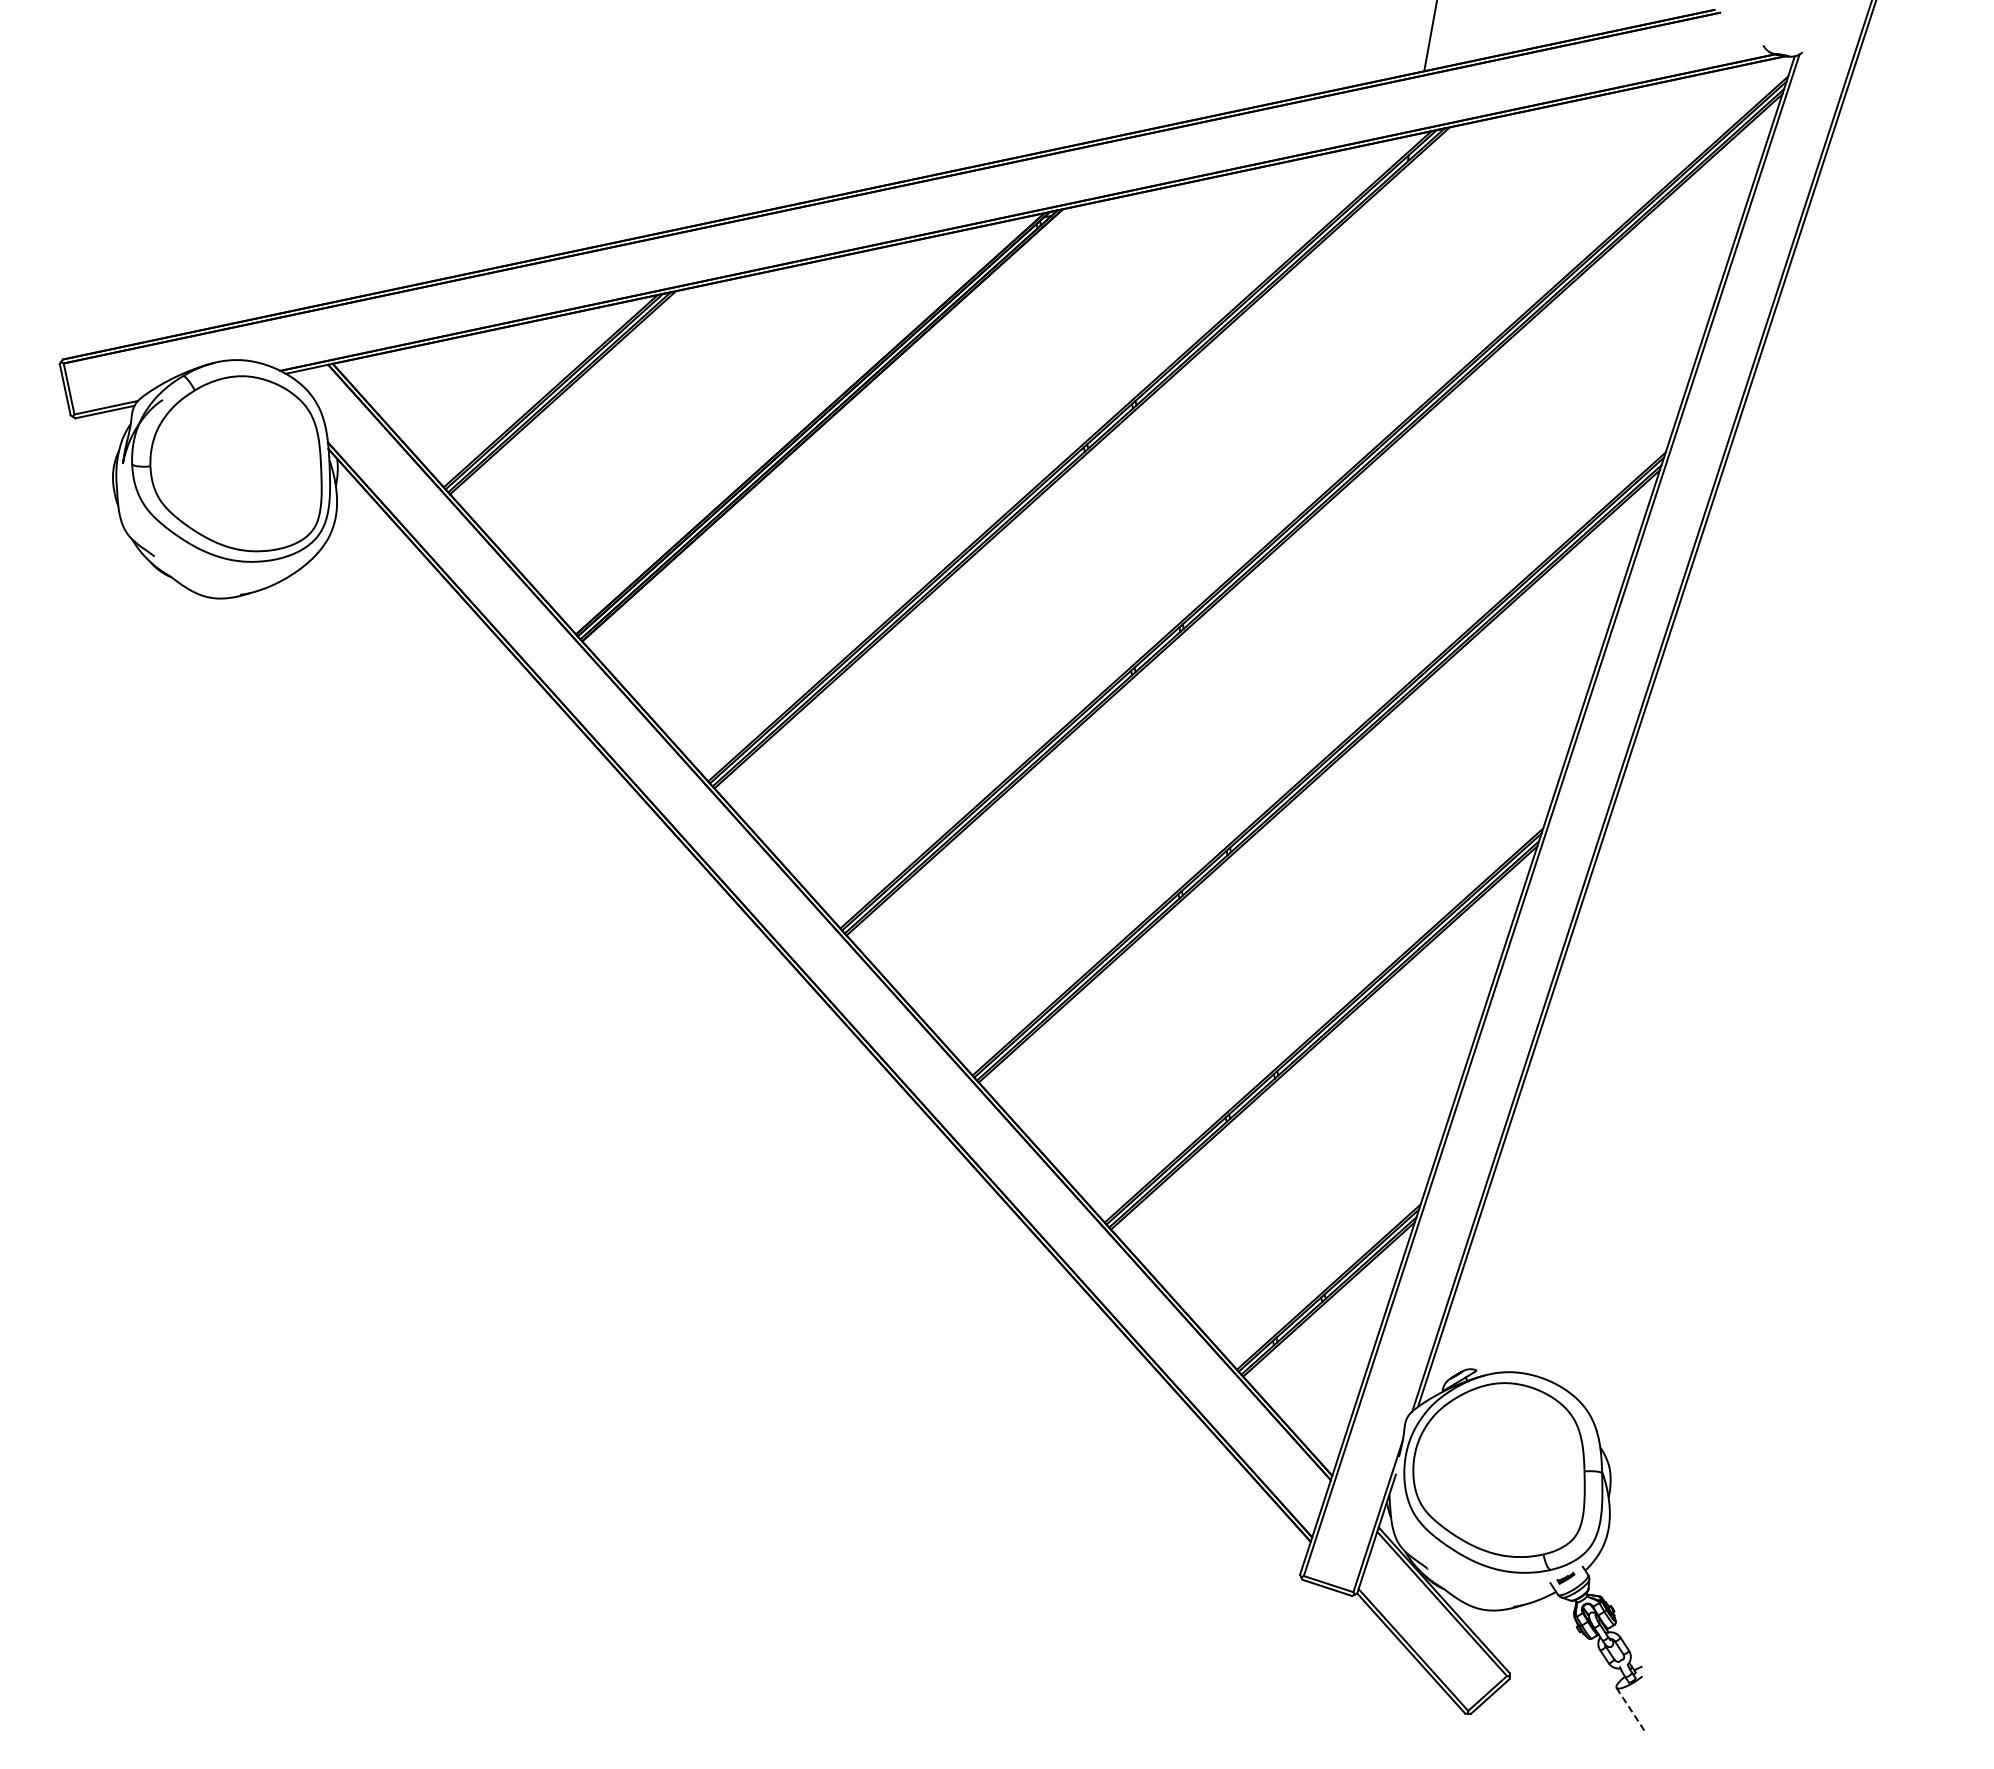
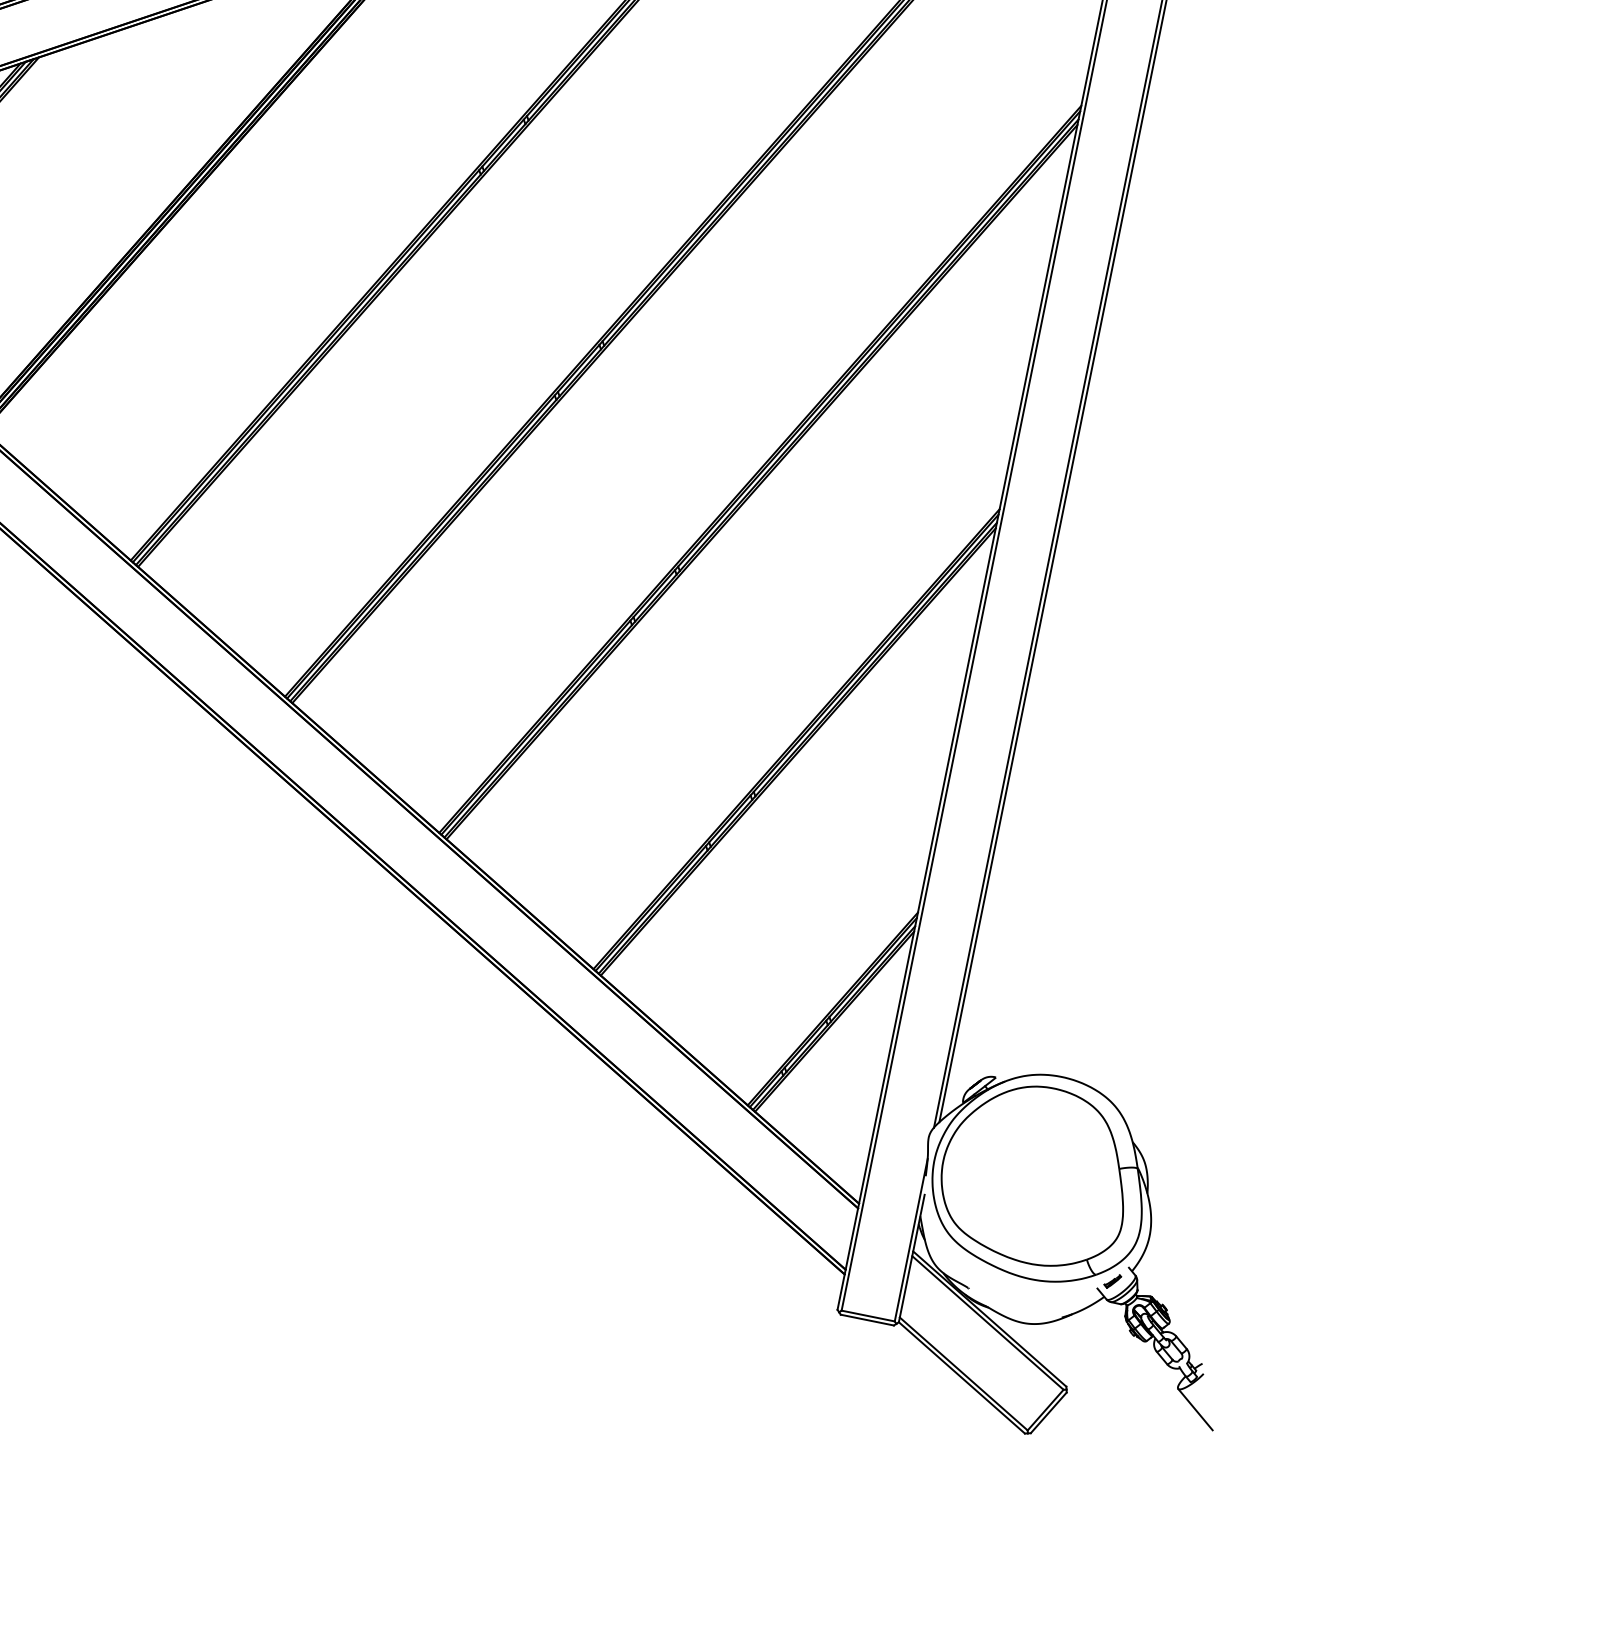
line: (1630, 1709) -> (1195, 1409), dashed -> solid

